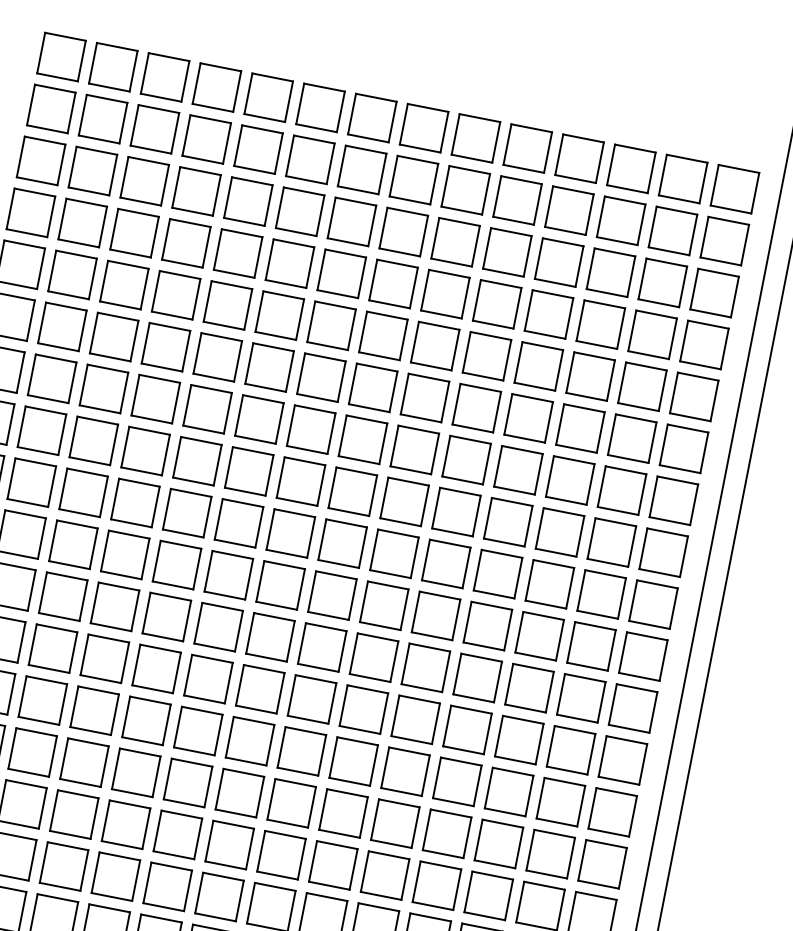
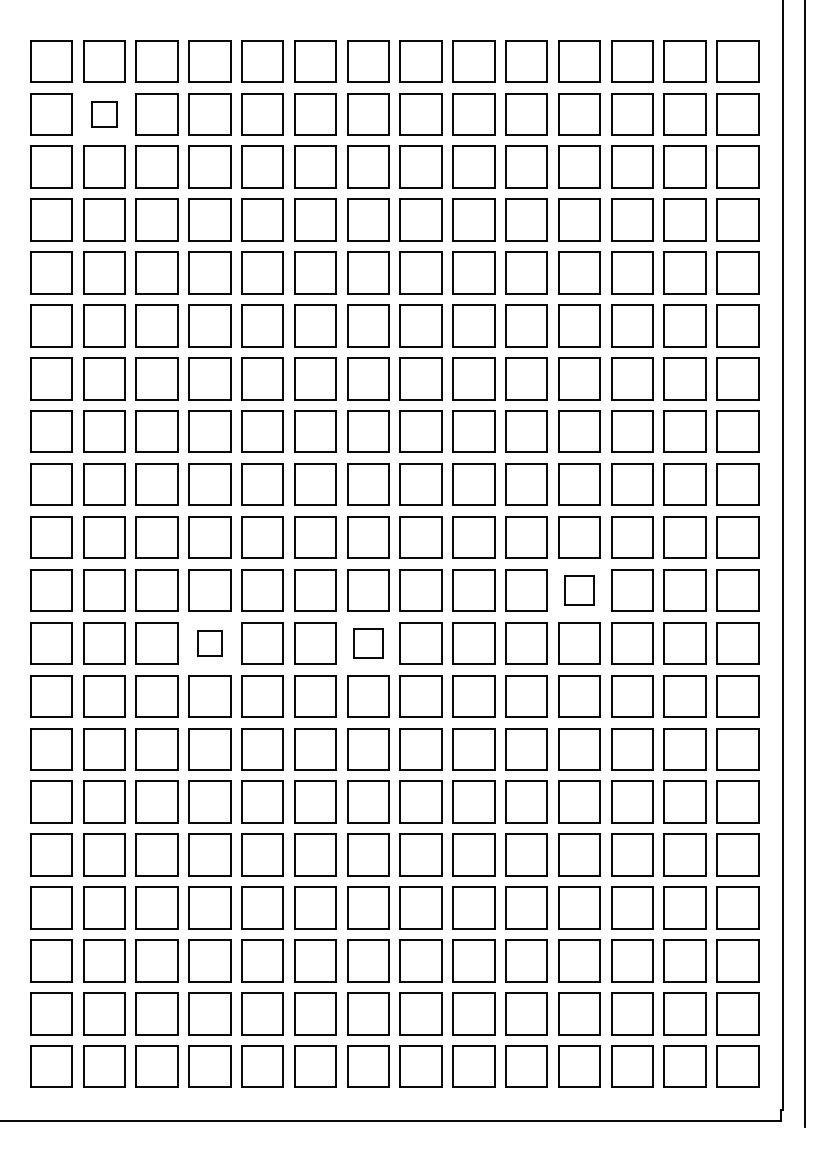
part: (103, 119) -> (104, 114), size x0.6
part: (104, 658) -> (209, 643), size x0.6
part: (477, 678) -> (579, 590), size x0.7
part: (260, 689) -> (368, 643), size x0.7

